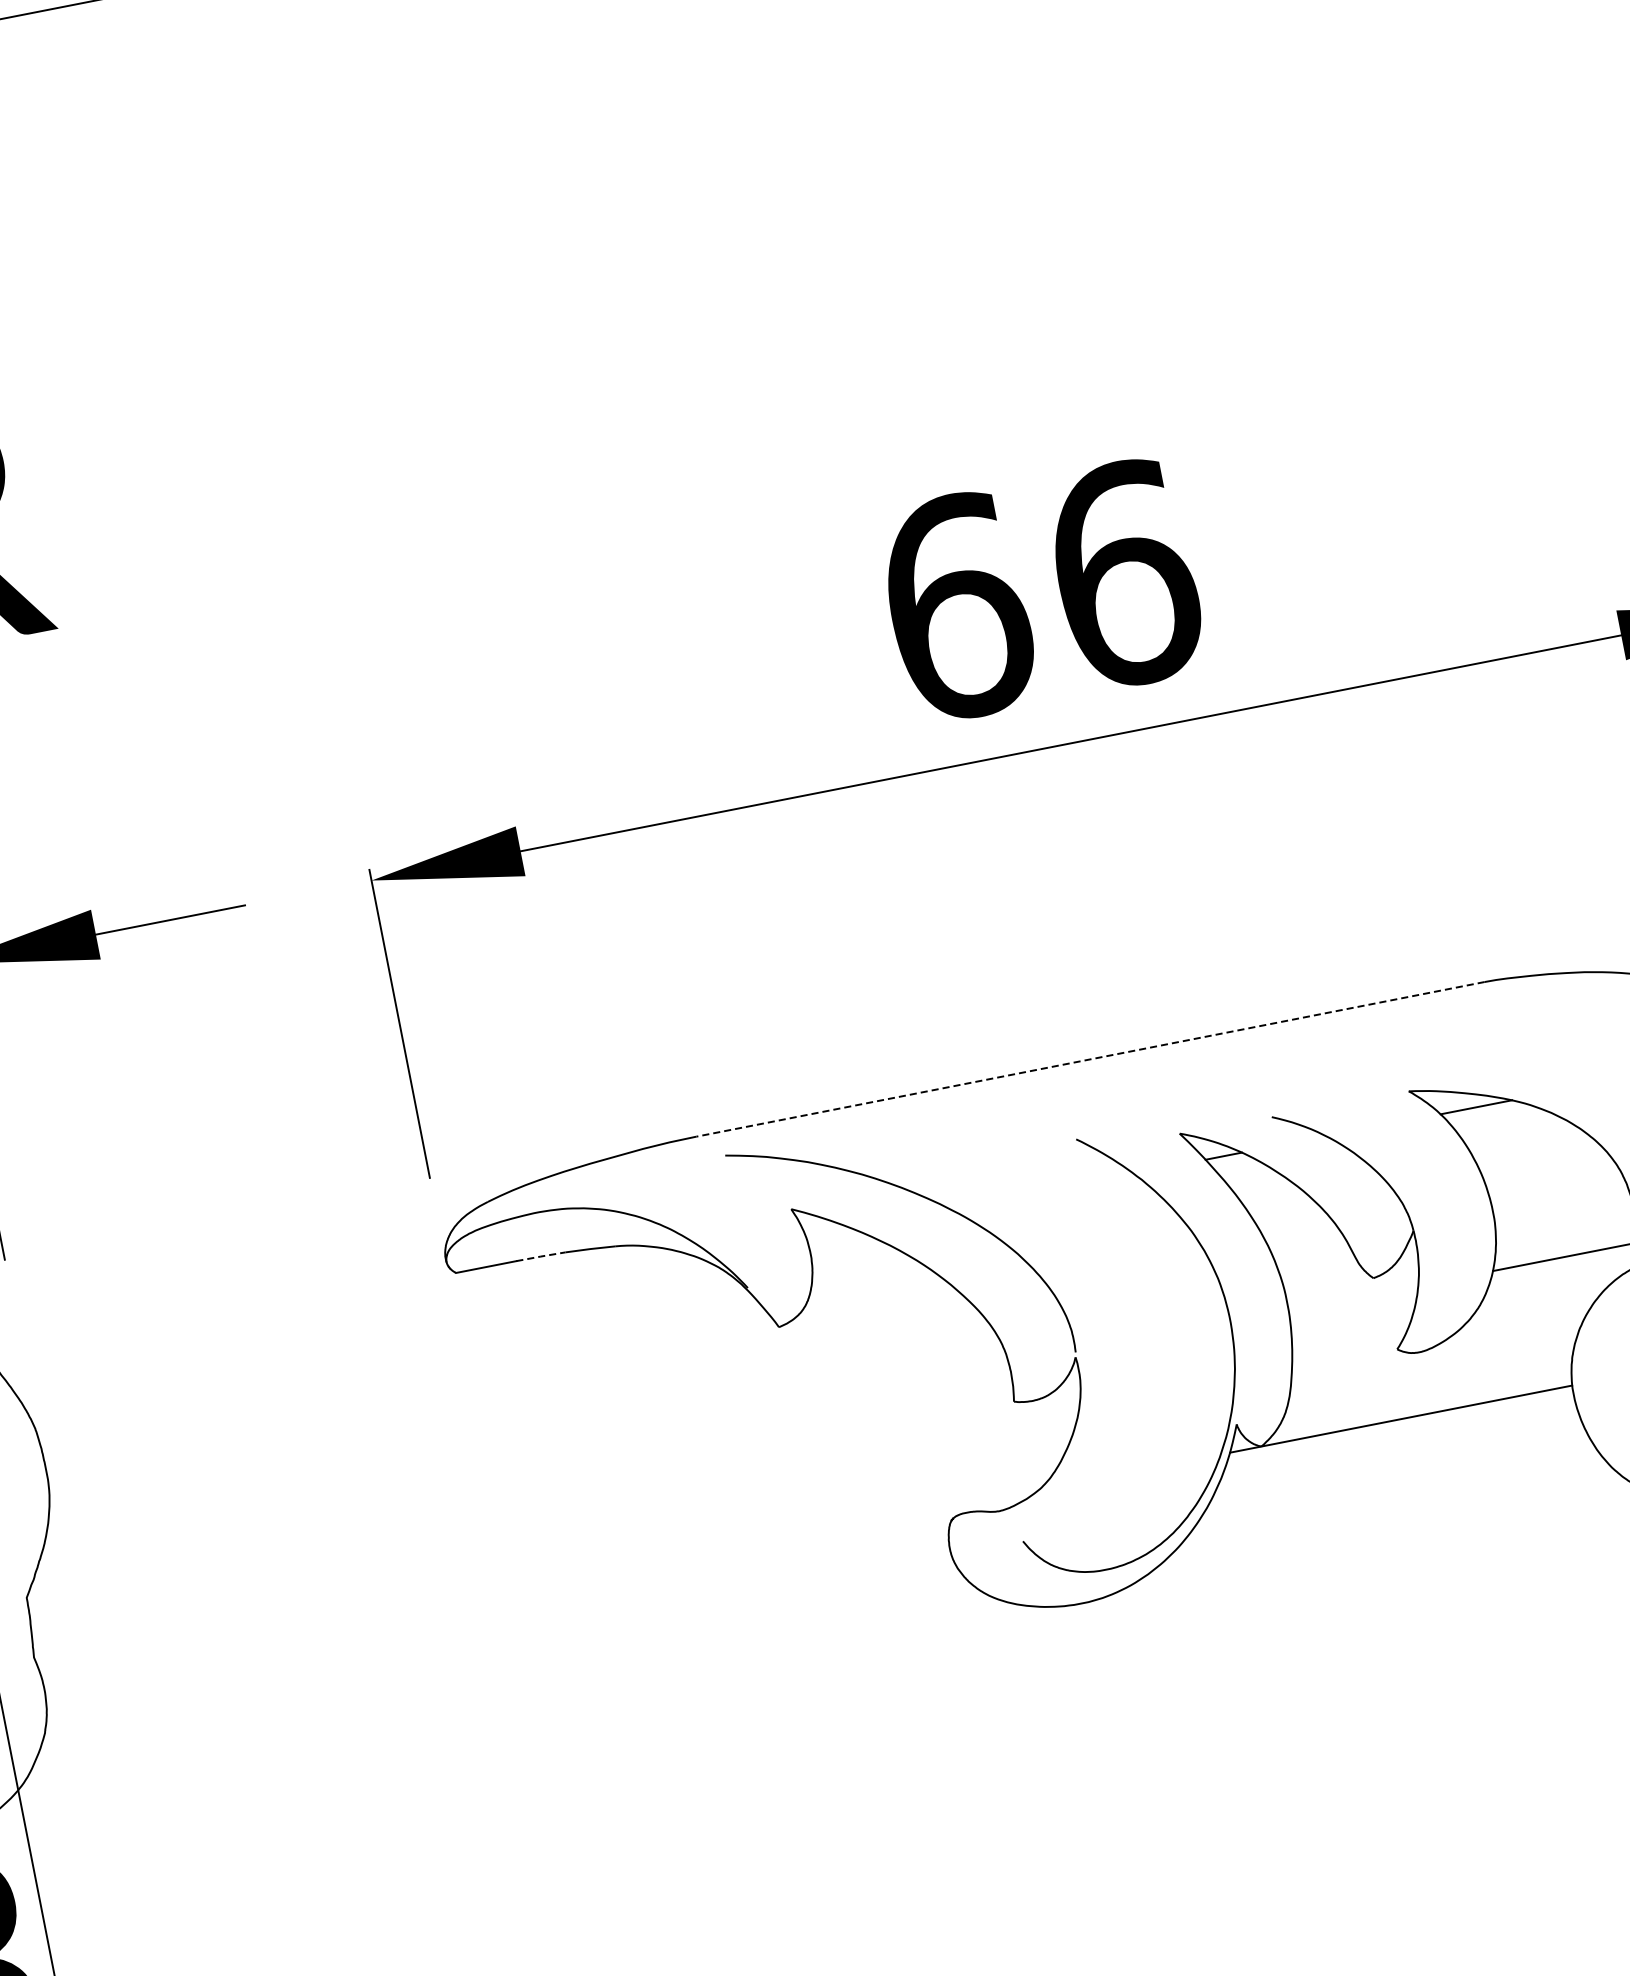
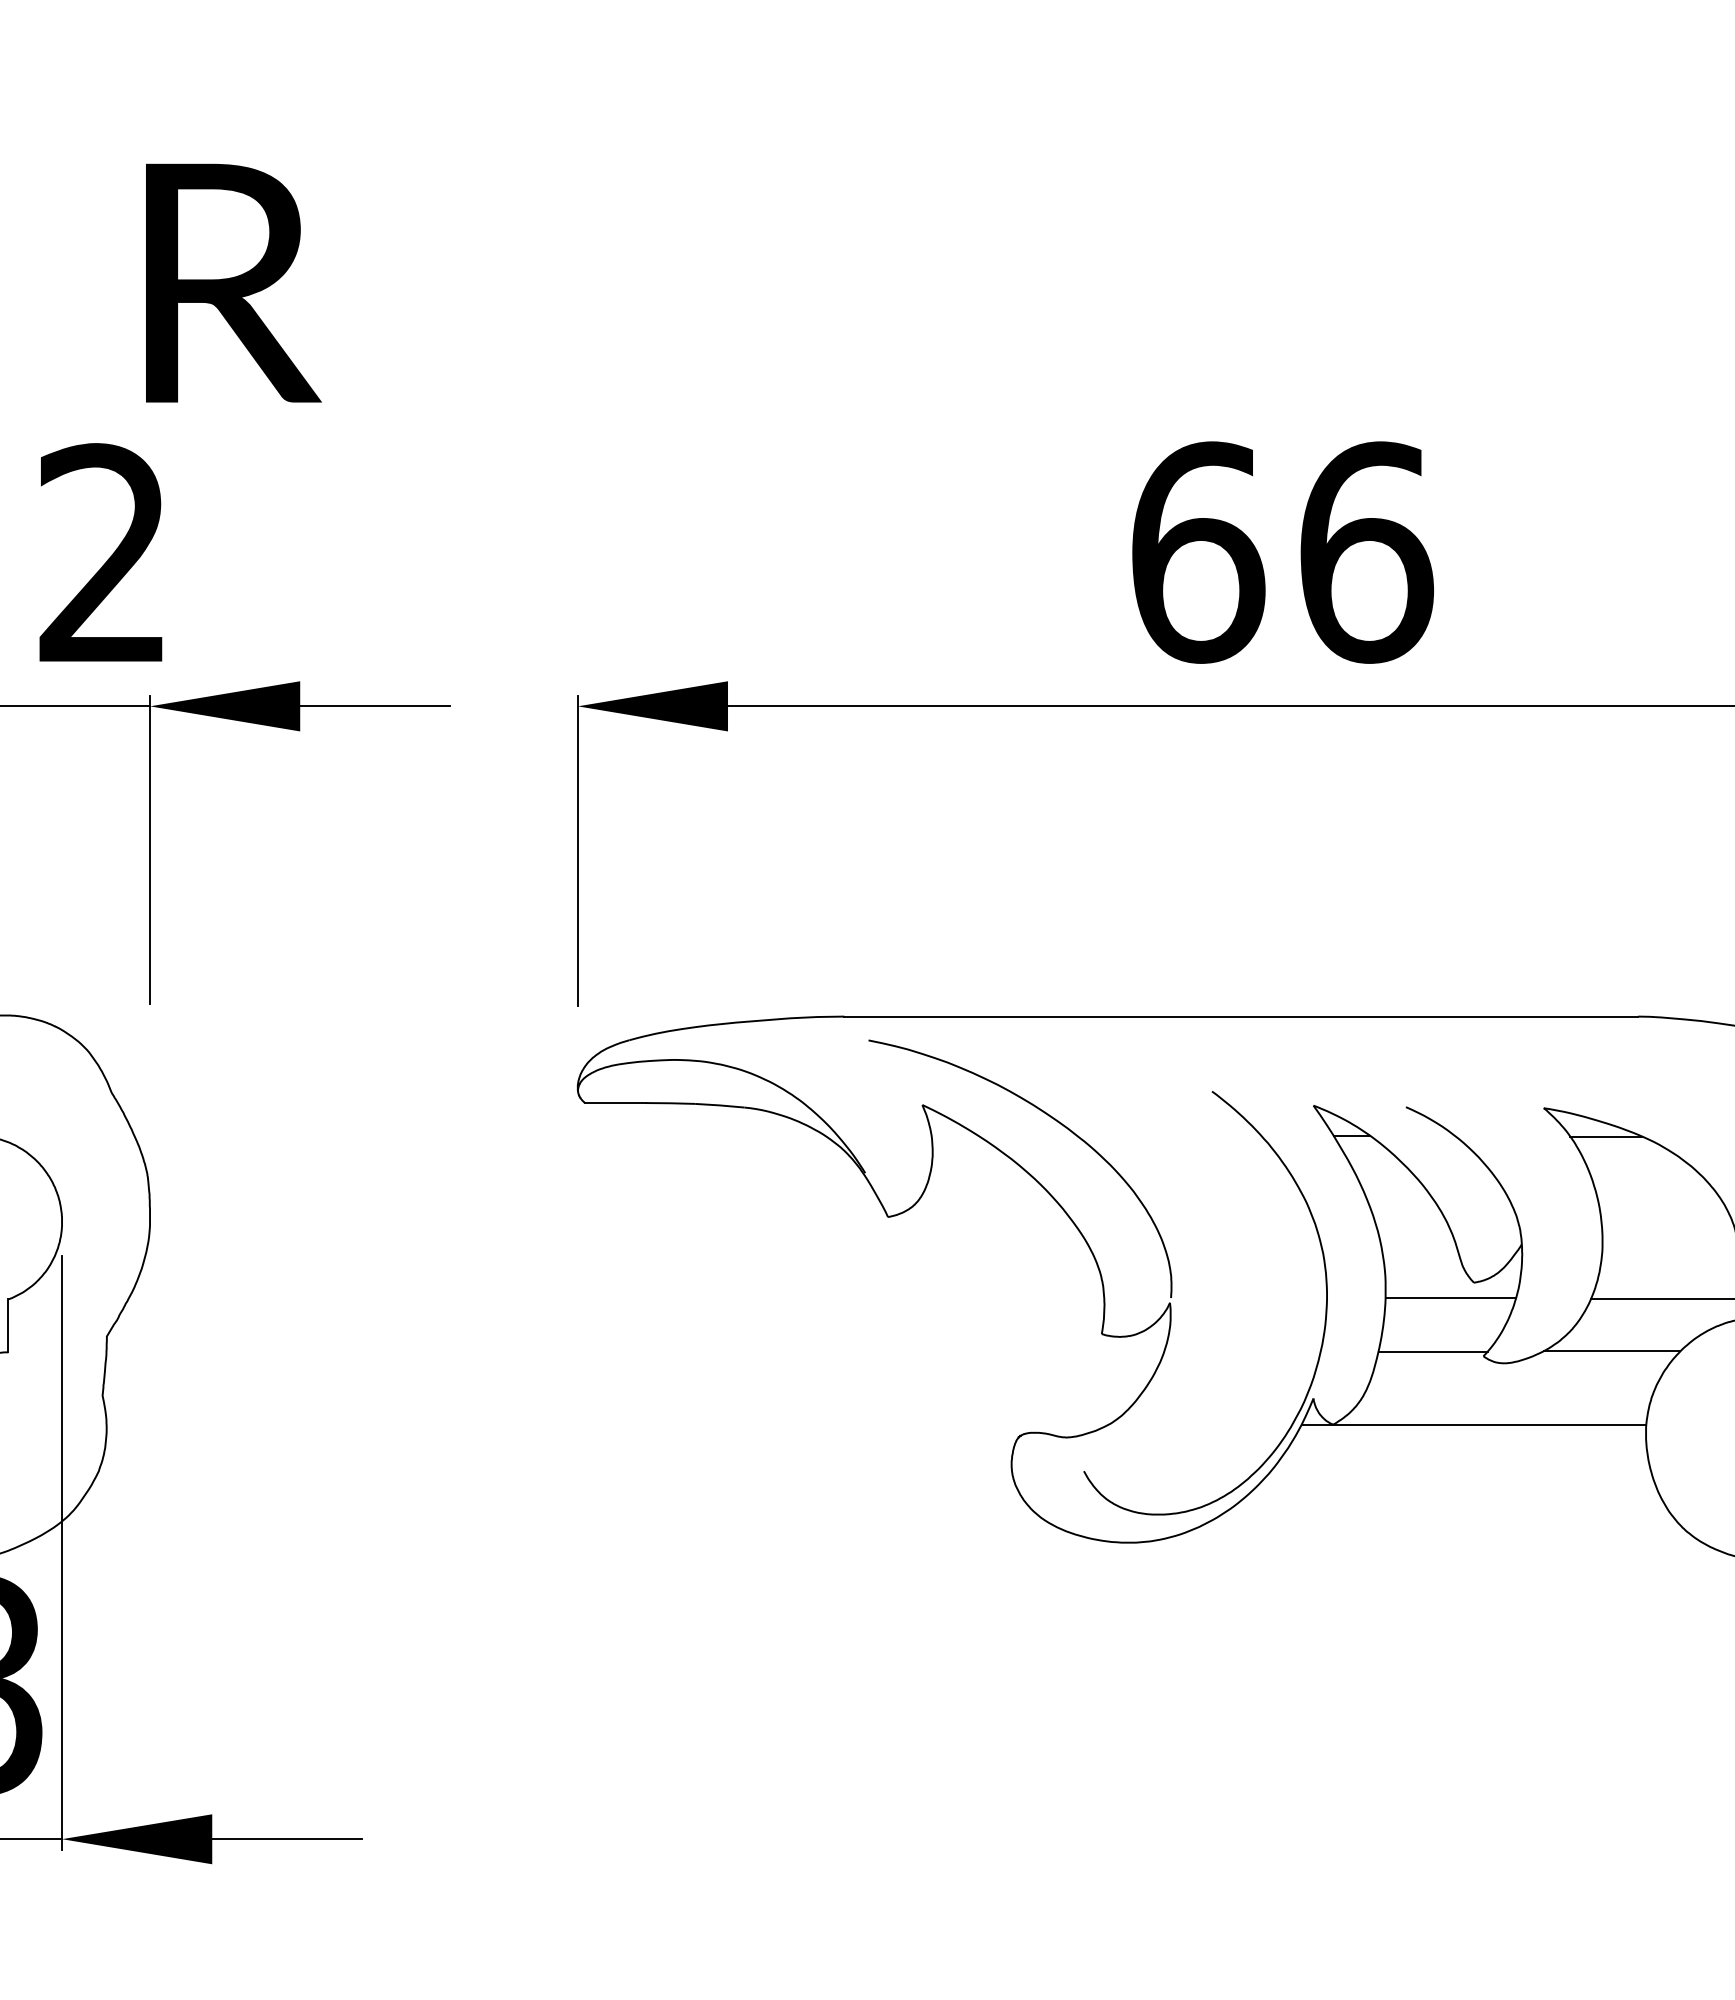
line: (1090, 1059) -> (1241, 1016), dashed -> solid
line: (540, 1256) -> (670, 1103), dashed -> solid
line: (1353, 1298) -> (1450, 1298), added
line: (1523, 1319) -> (1611, 1351), added
line: (1345, 1354) -> (1432, 1351), added

